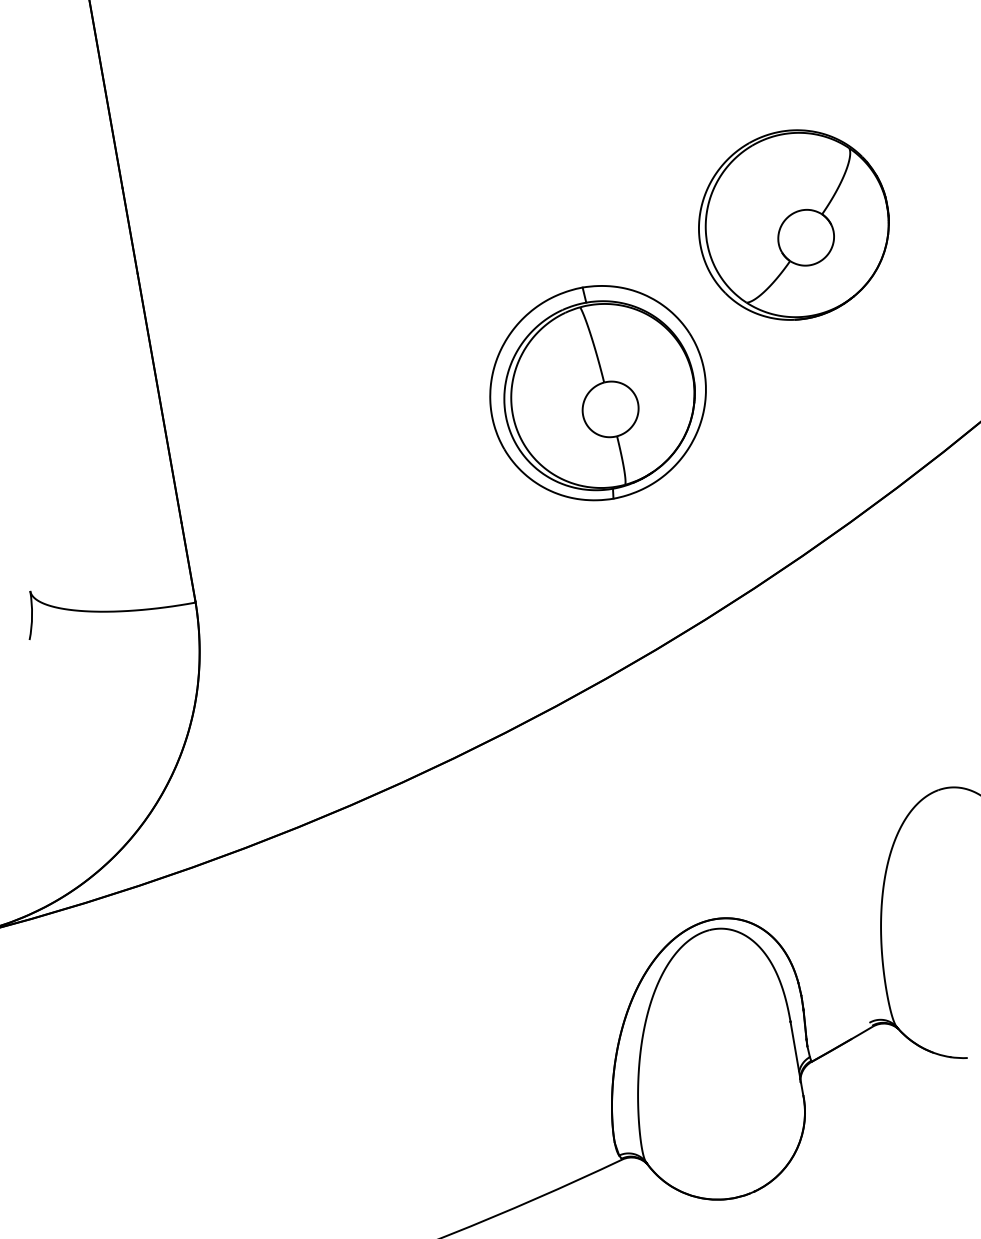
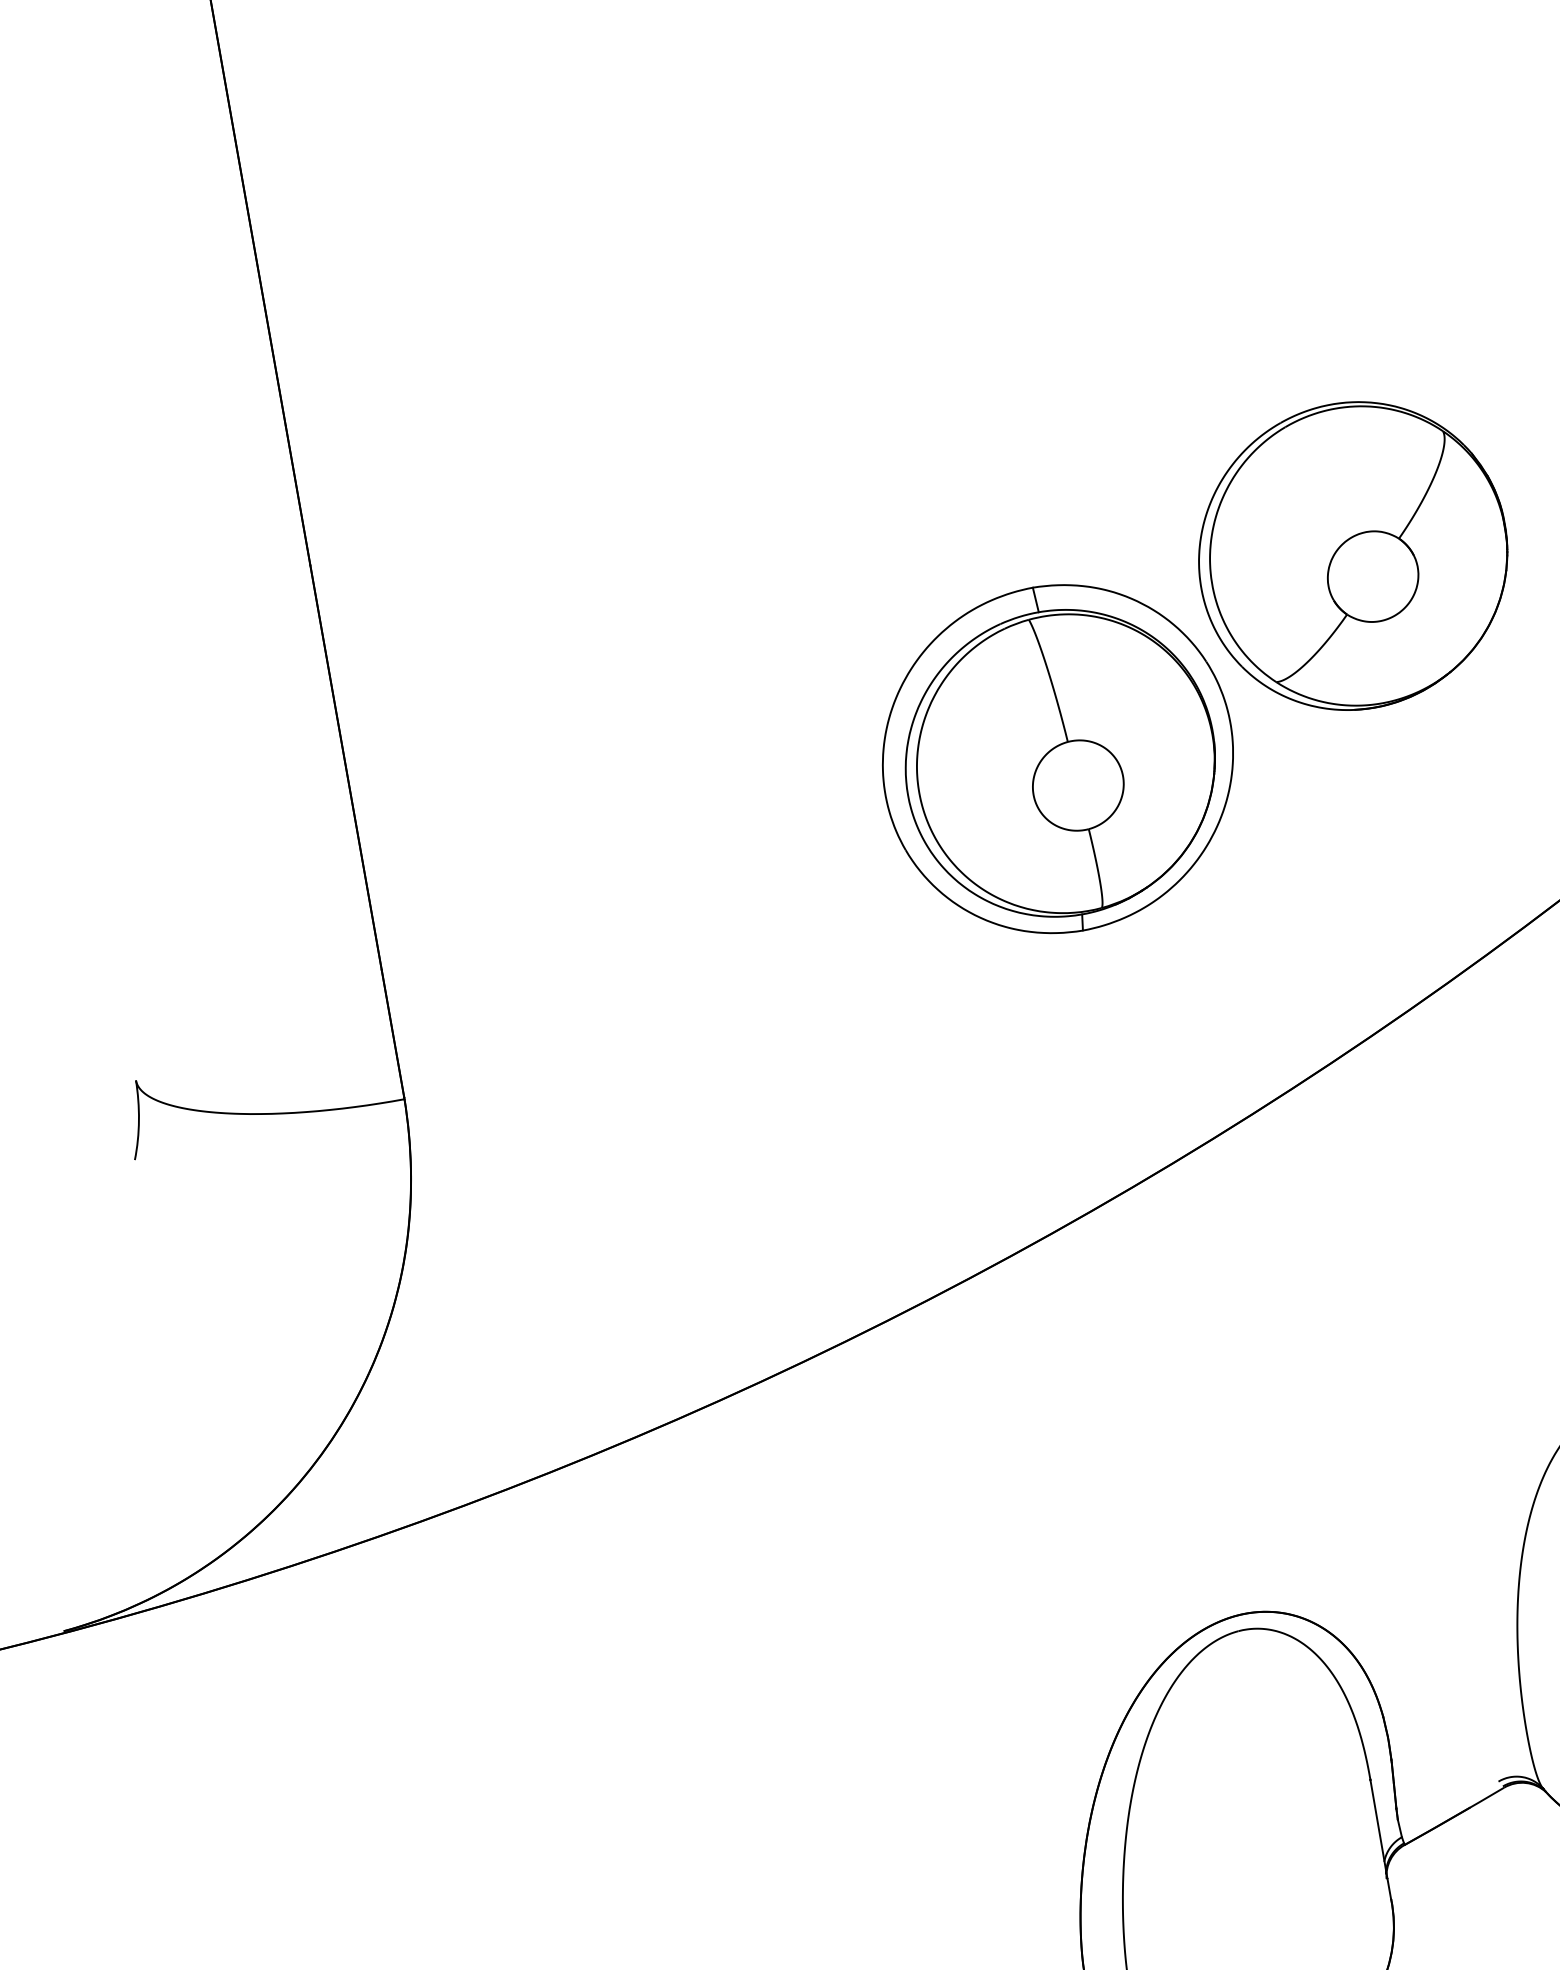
part: (793, 224) -> (1352, 555), moved

